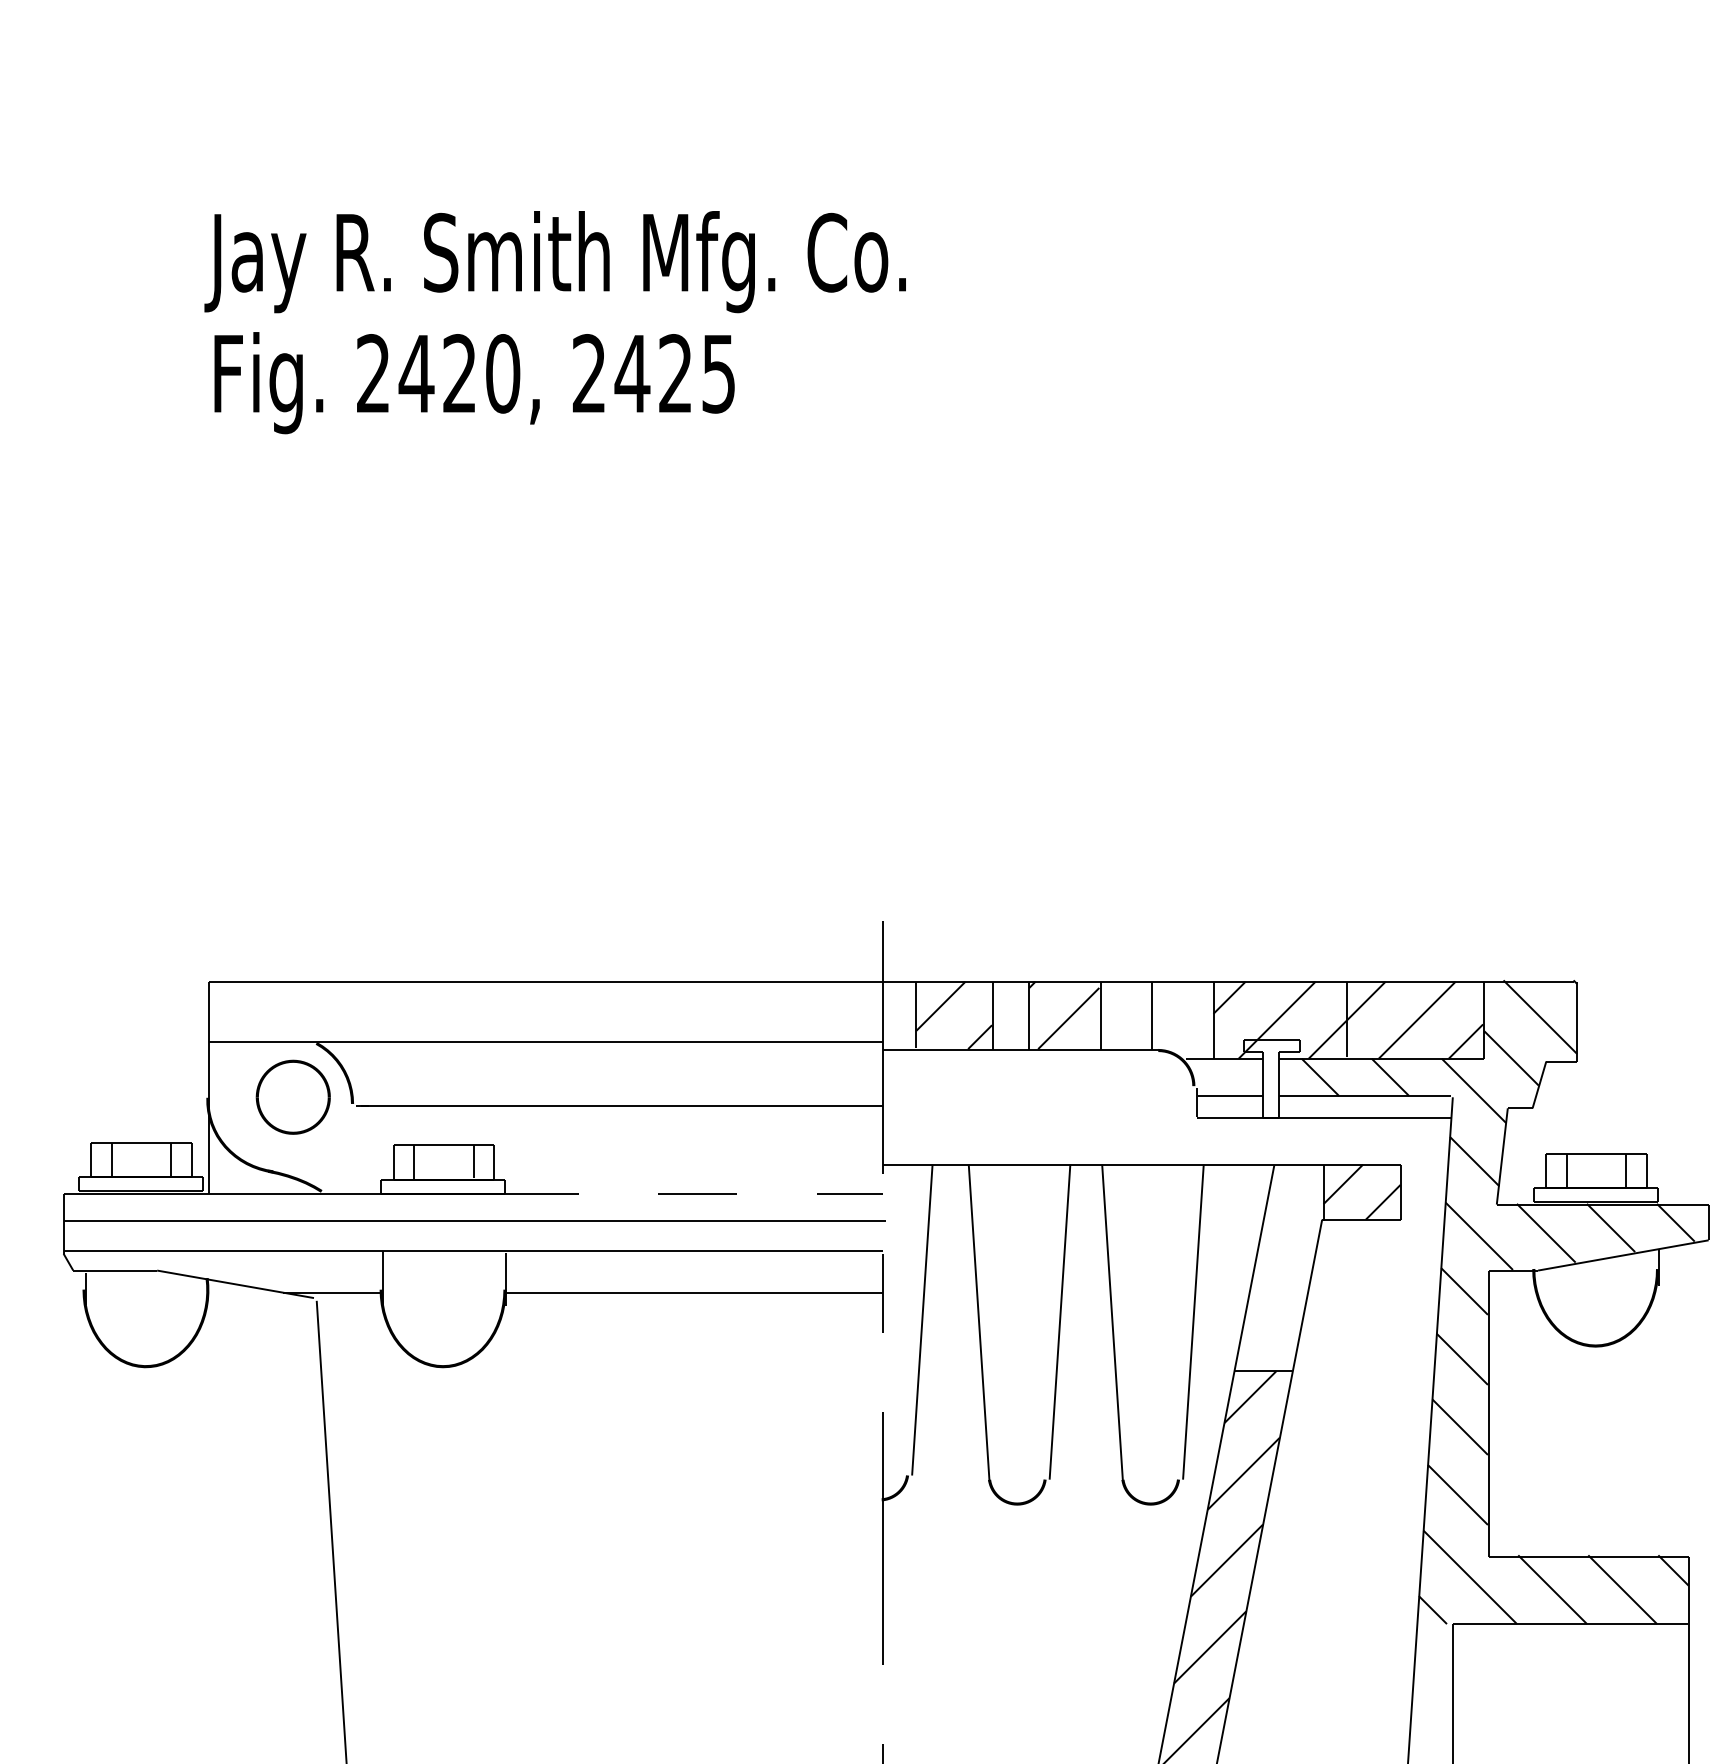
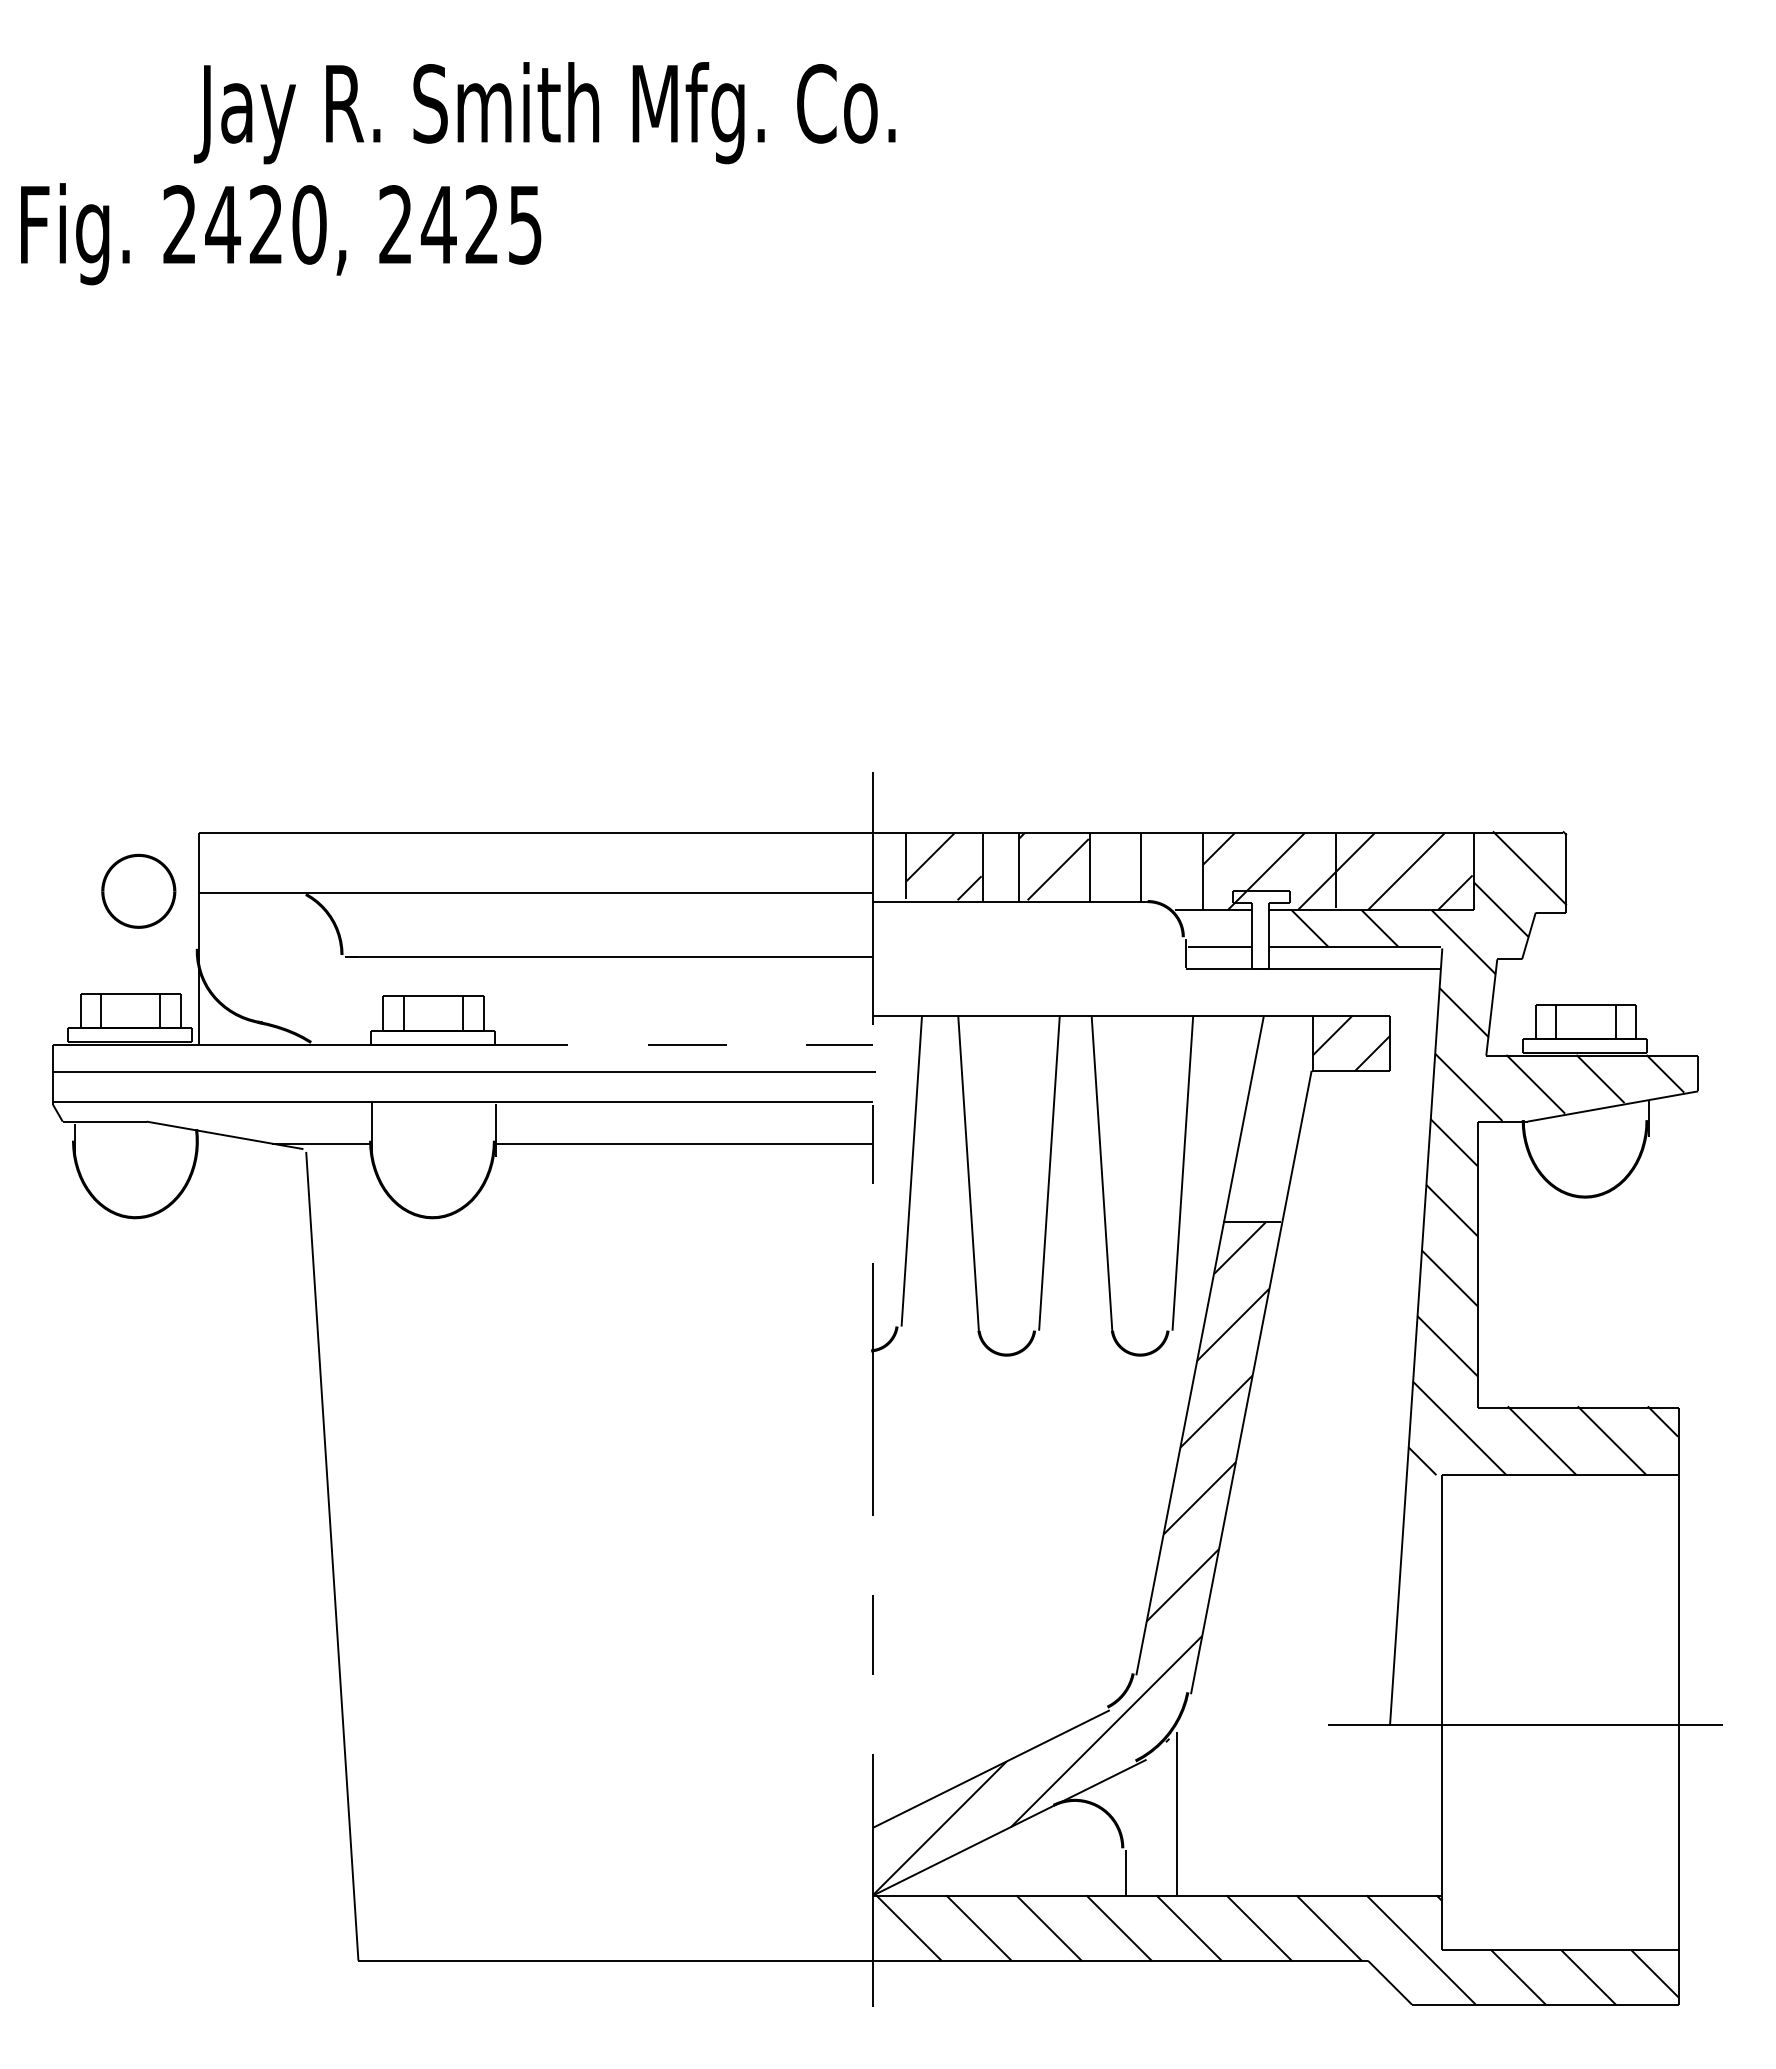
text: (475, 383) -> (281, 234), moved
part: (293, 1096) -> (138, 890), moved

